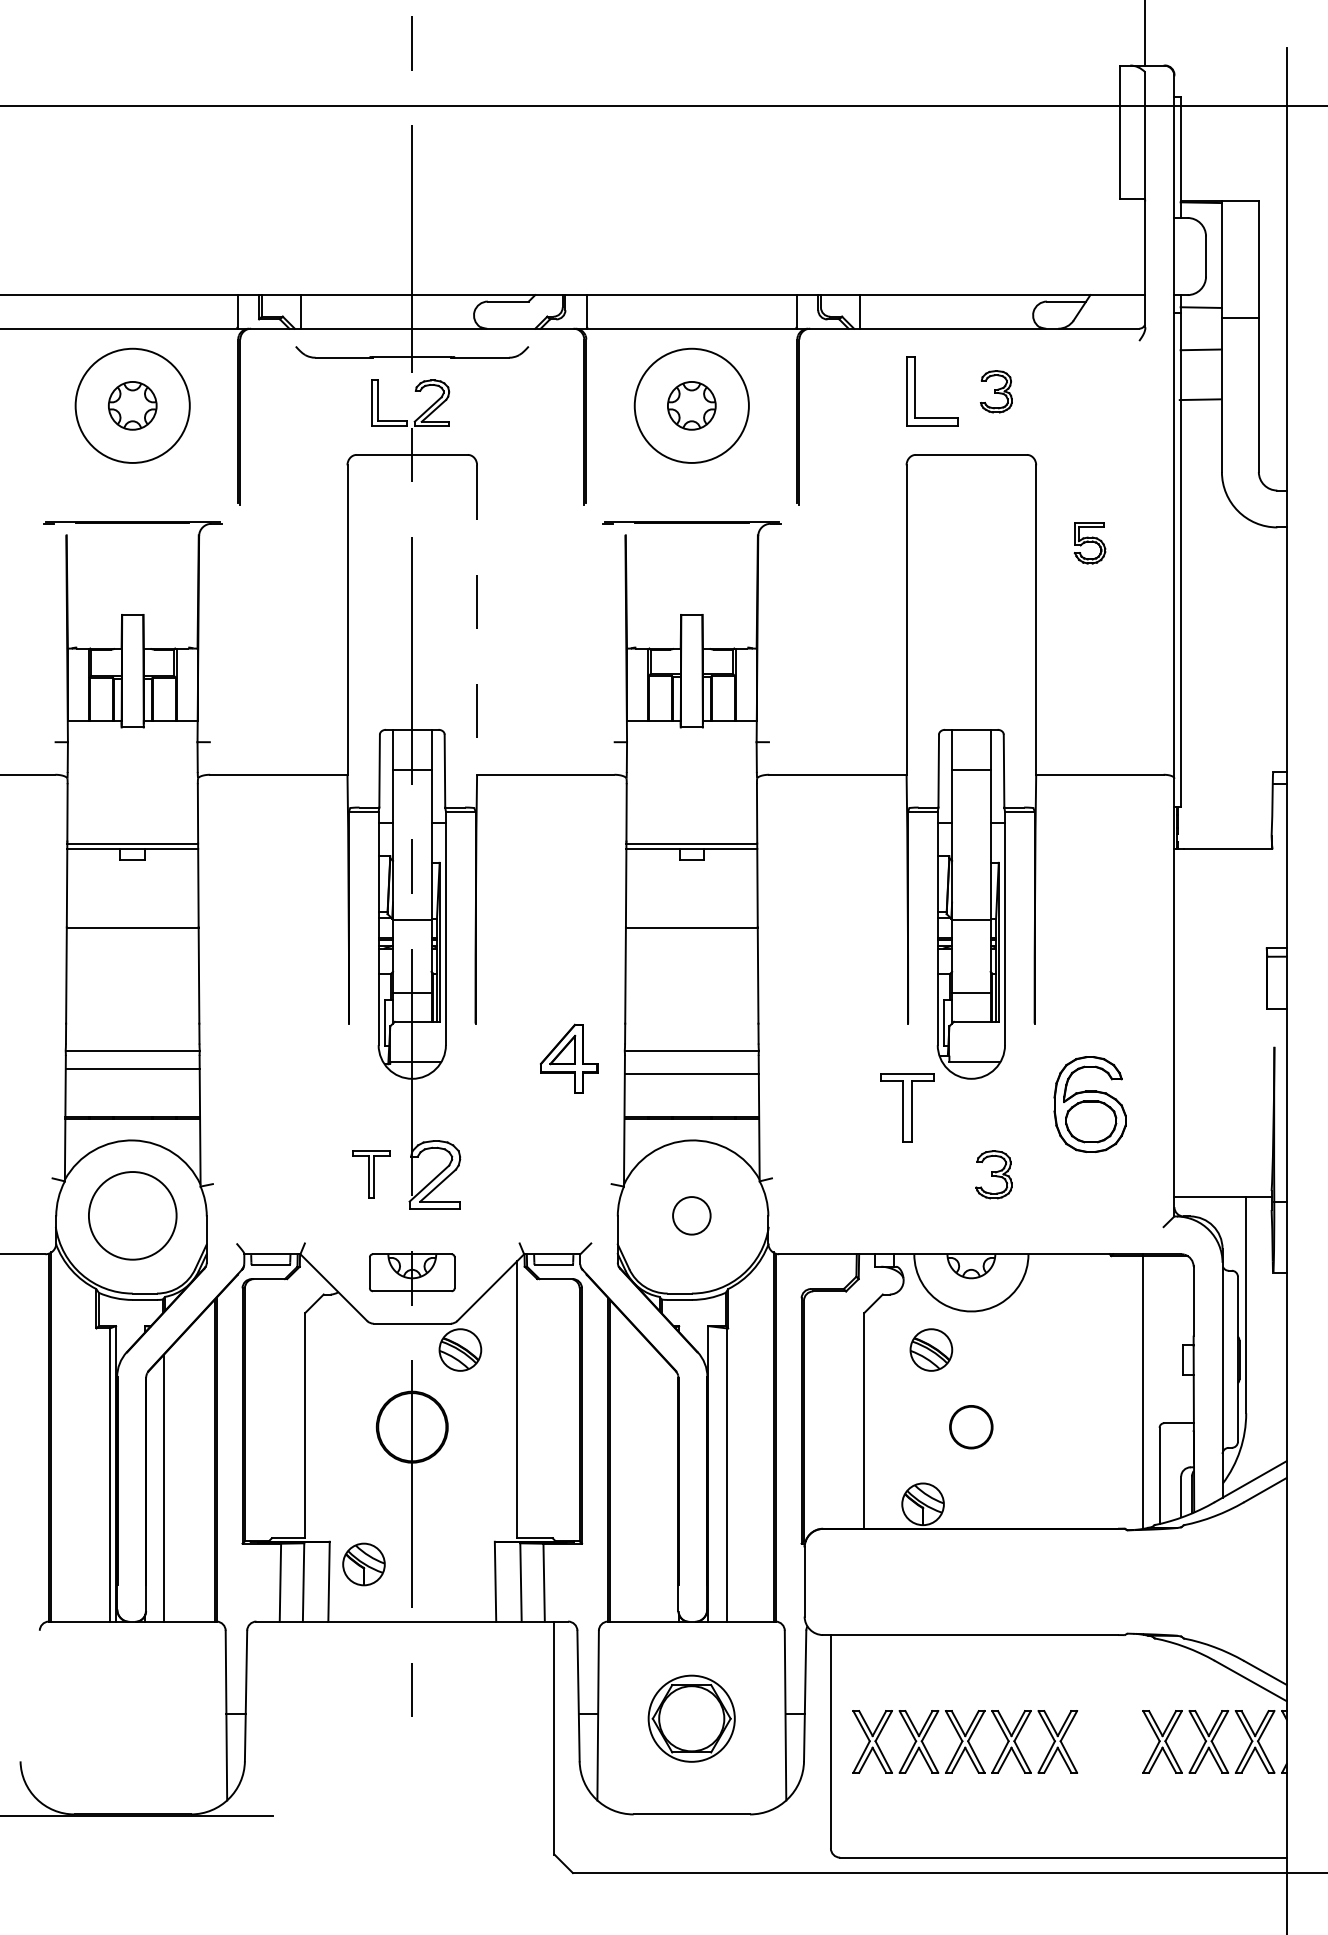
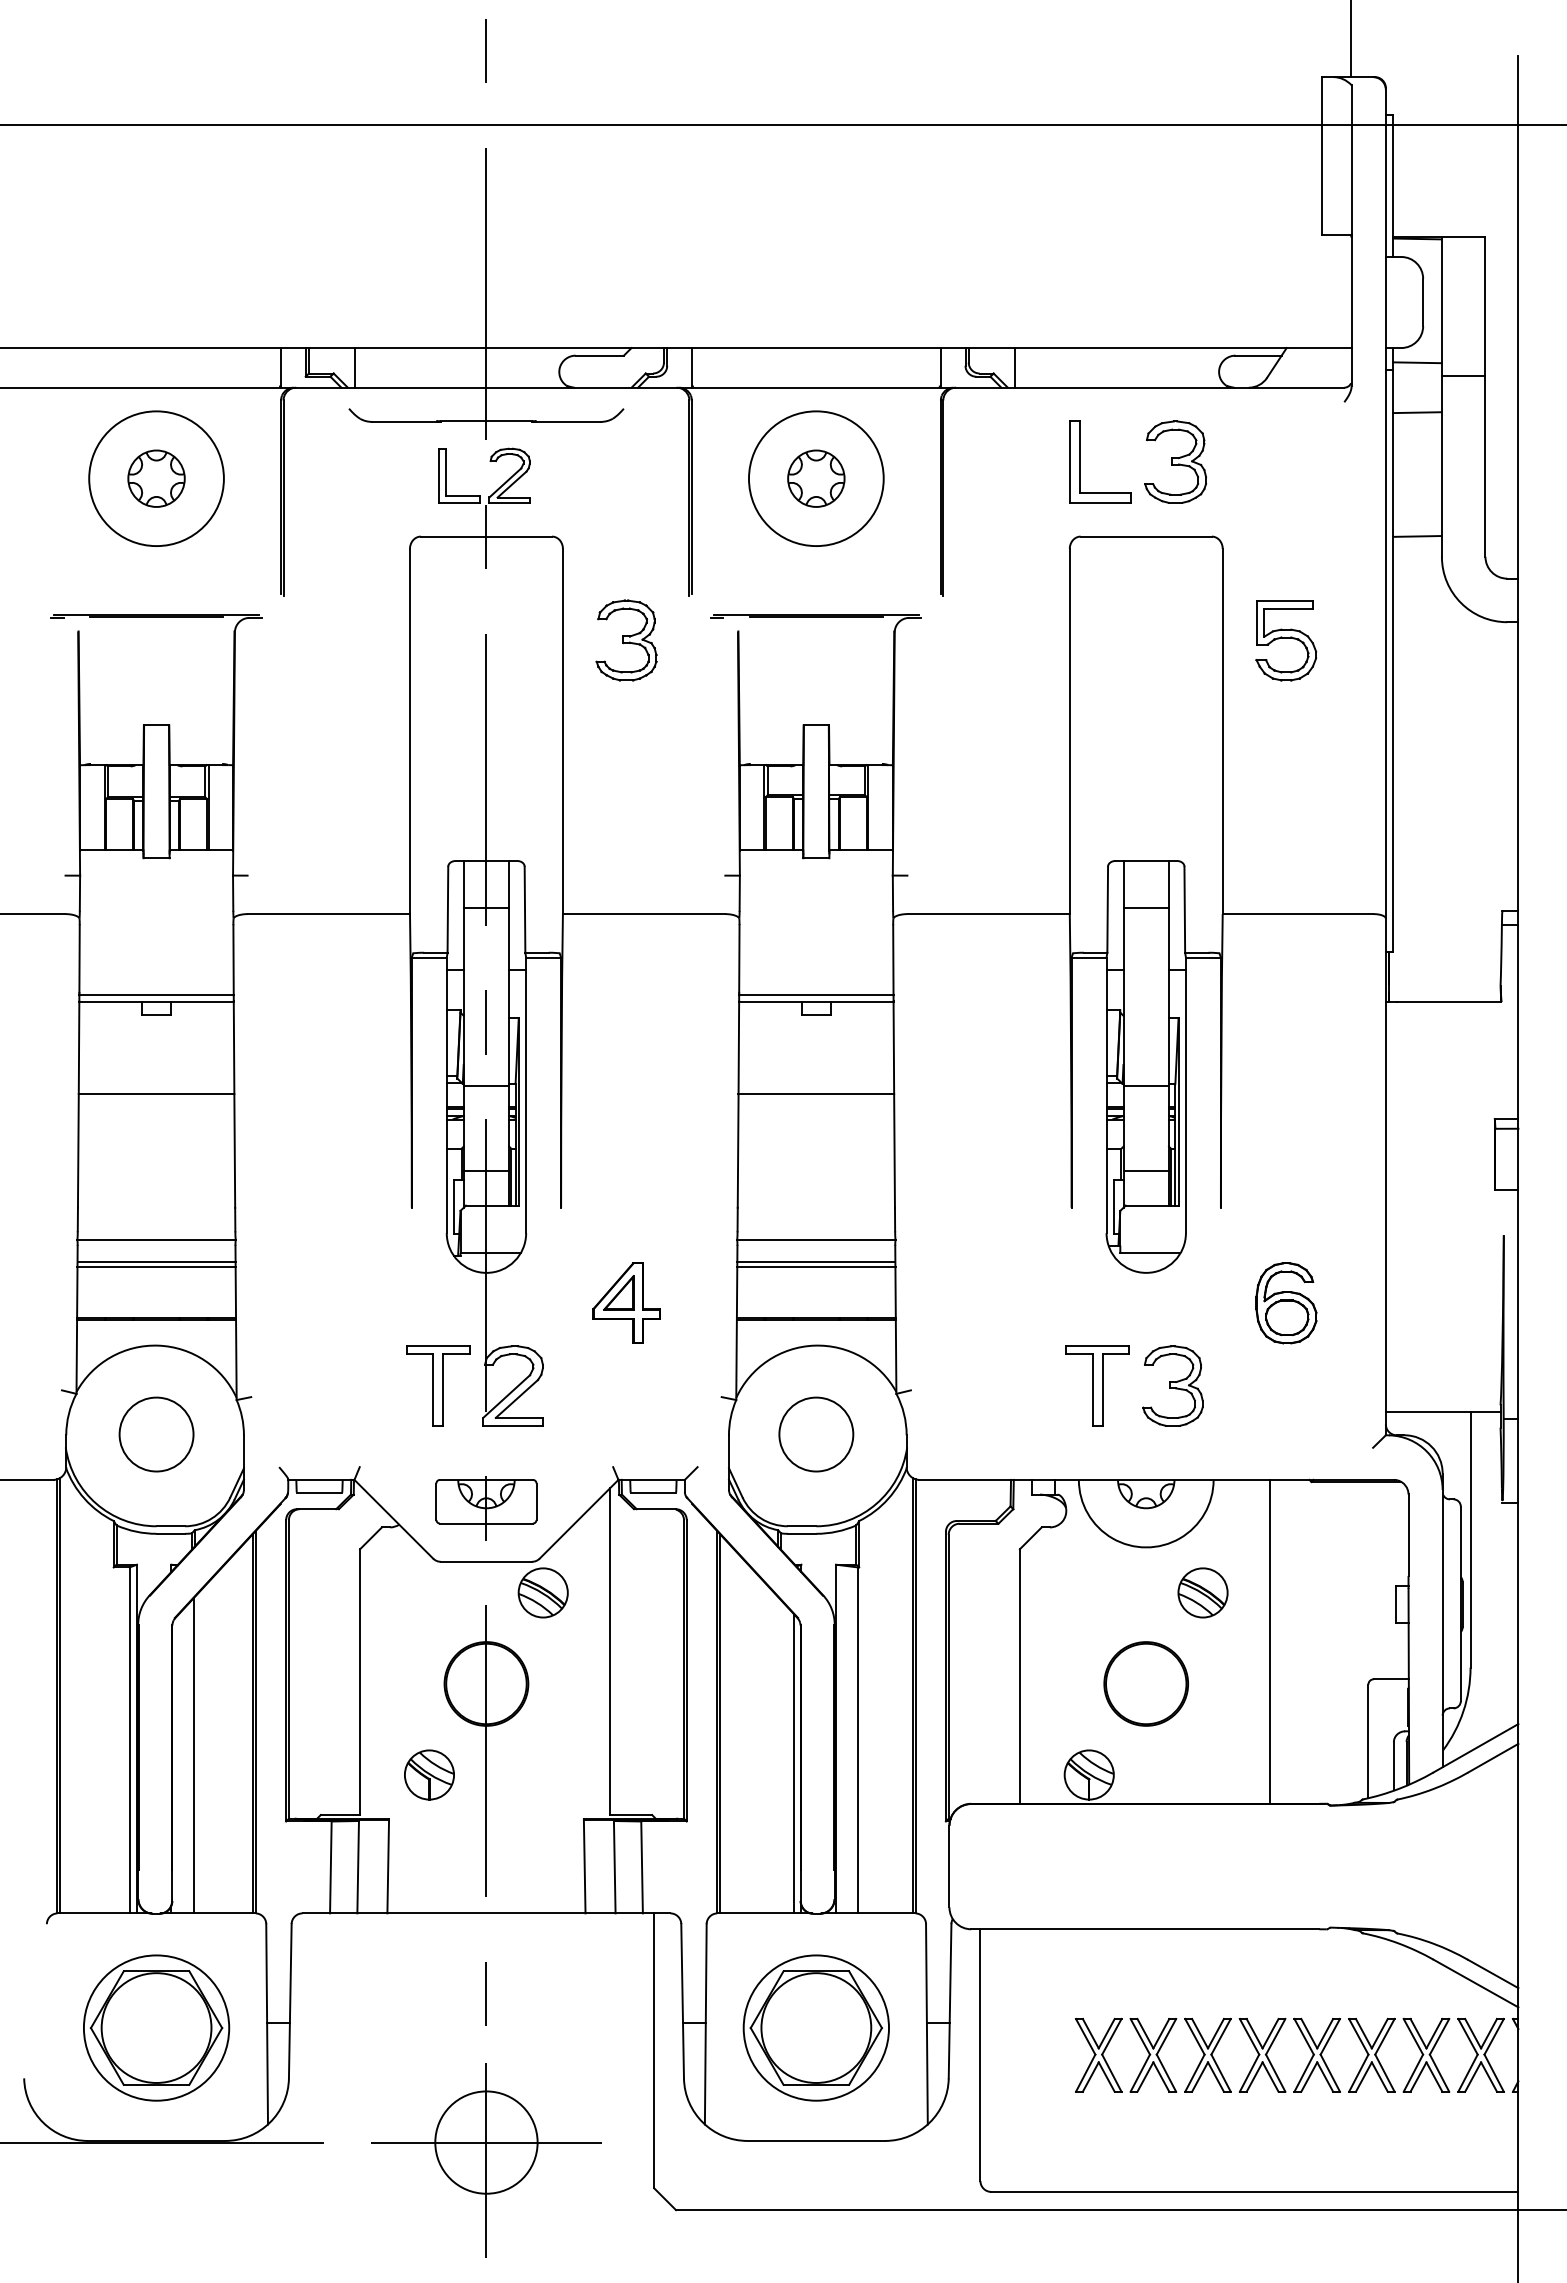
part: (996, 391) -> (1175, 461), size x1.67
line: (1200, 399) -> (1417, 536), moved
part: (530, 542) -> (626, 640), added
part: (1090, 542) -> (1286, 640), size x1.67
line: (476, 620) -> (562, 731), dashed -> solid
part: (569, 1058) -> (626, 1302), moved
line: (691, 1069) -> (816, 1261), added
line: (132, 1073) -> (156, 1266), added
part: (1090, 1104) -> (1286, 1303), size x0.71
part: (907, 1107) -> (1097, 1385), moved
part: (371, 1174) -> (438, 1385), size x1.43
part: (993, 1174) -> (1172, 1385), size x1.43
circle: (132, 1215) -> (156, 1434), size x0.71
circle: (691, 1215) -> (816, 1434), size x1.67
part: (930, 1349) -> (1202, 1592), moved
line: (1143, 1391) -> (1270, 1641), moved
part: (970, 1426) -> (1145, 1683), size x1.67
line: (673, 1494) -> (794, 1763), added
part: (364, 1564) -> (429, 1774), moved
part: (132, 1718) -> (156, 2027), added
part: (691, 1718) -> (815, 2027), size x1.43
part: (964, 1741) -> (1207, 2054), moved
part: (412, 1831) -> (486, 2160), added

